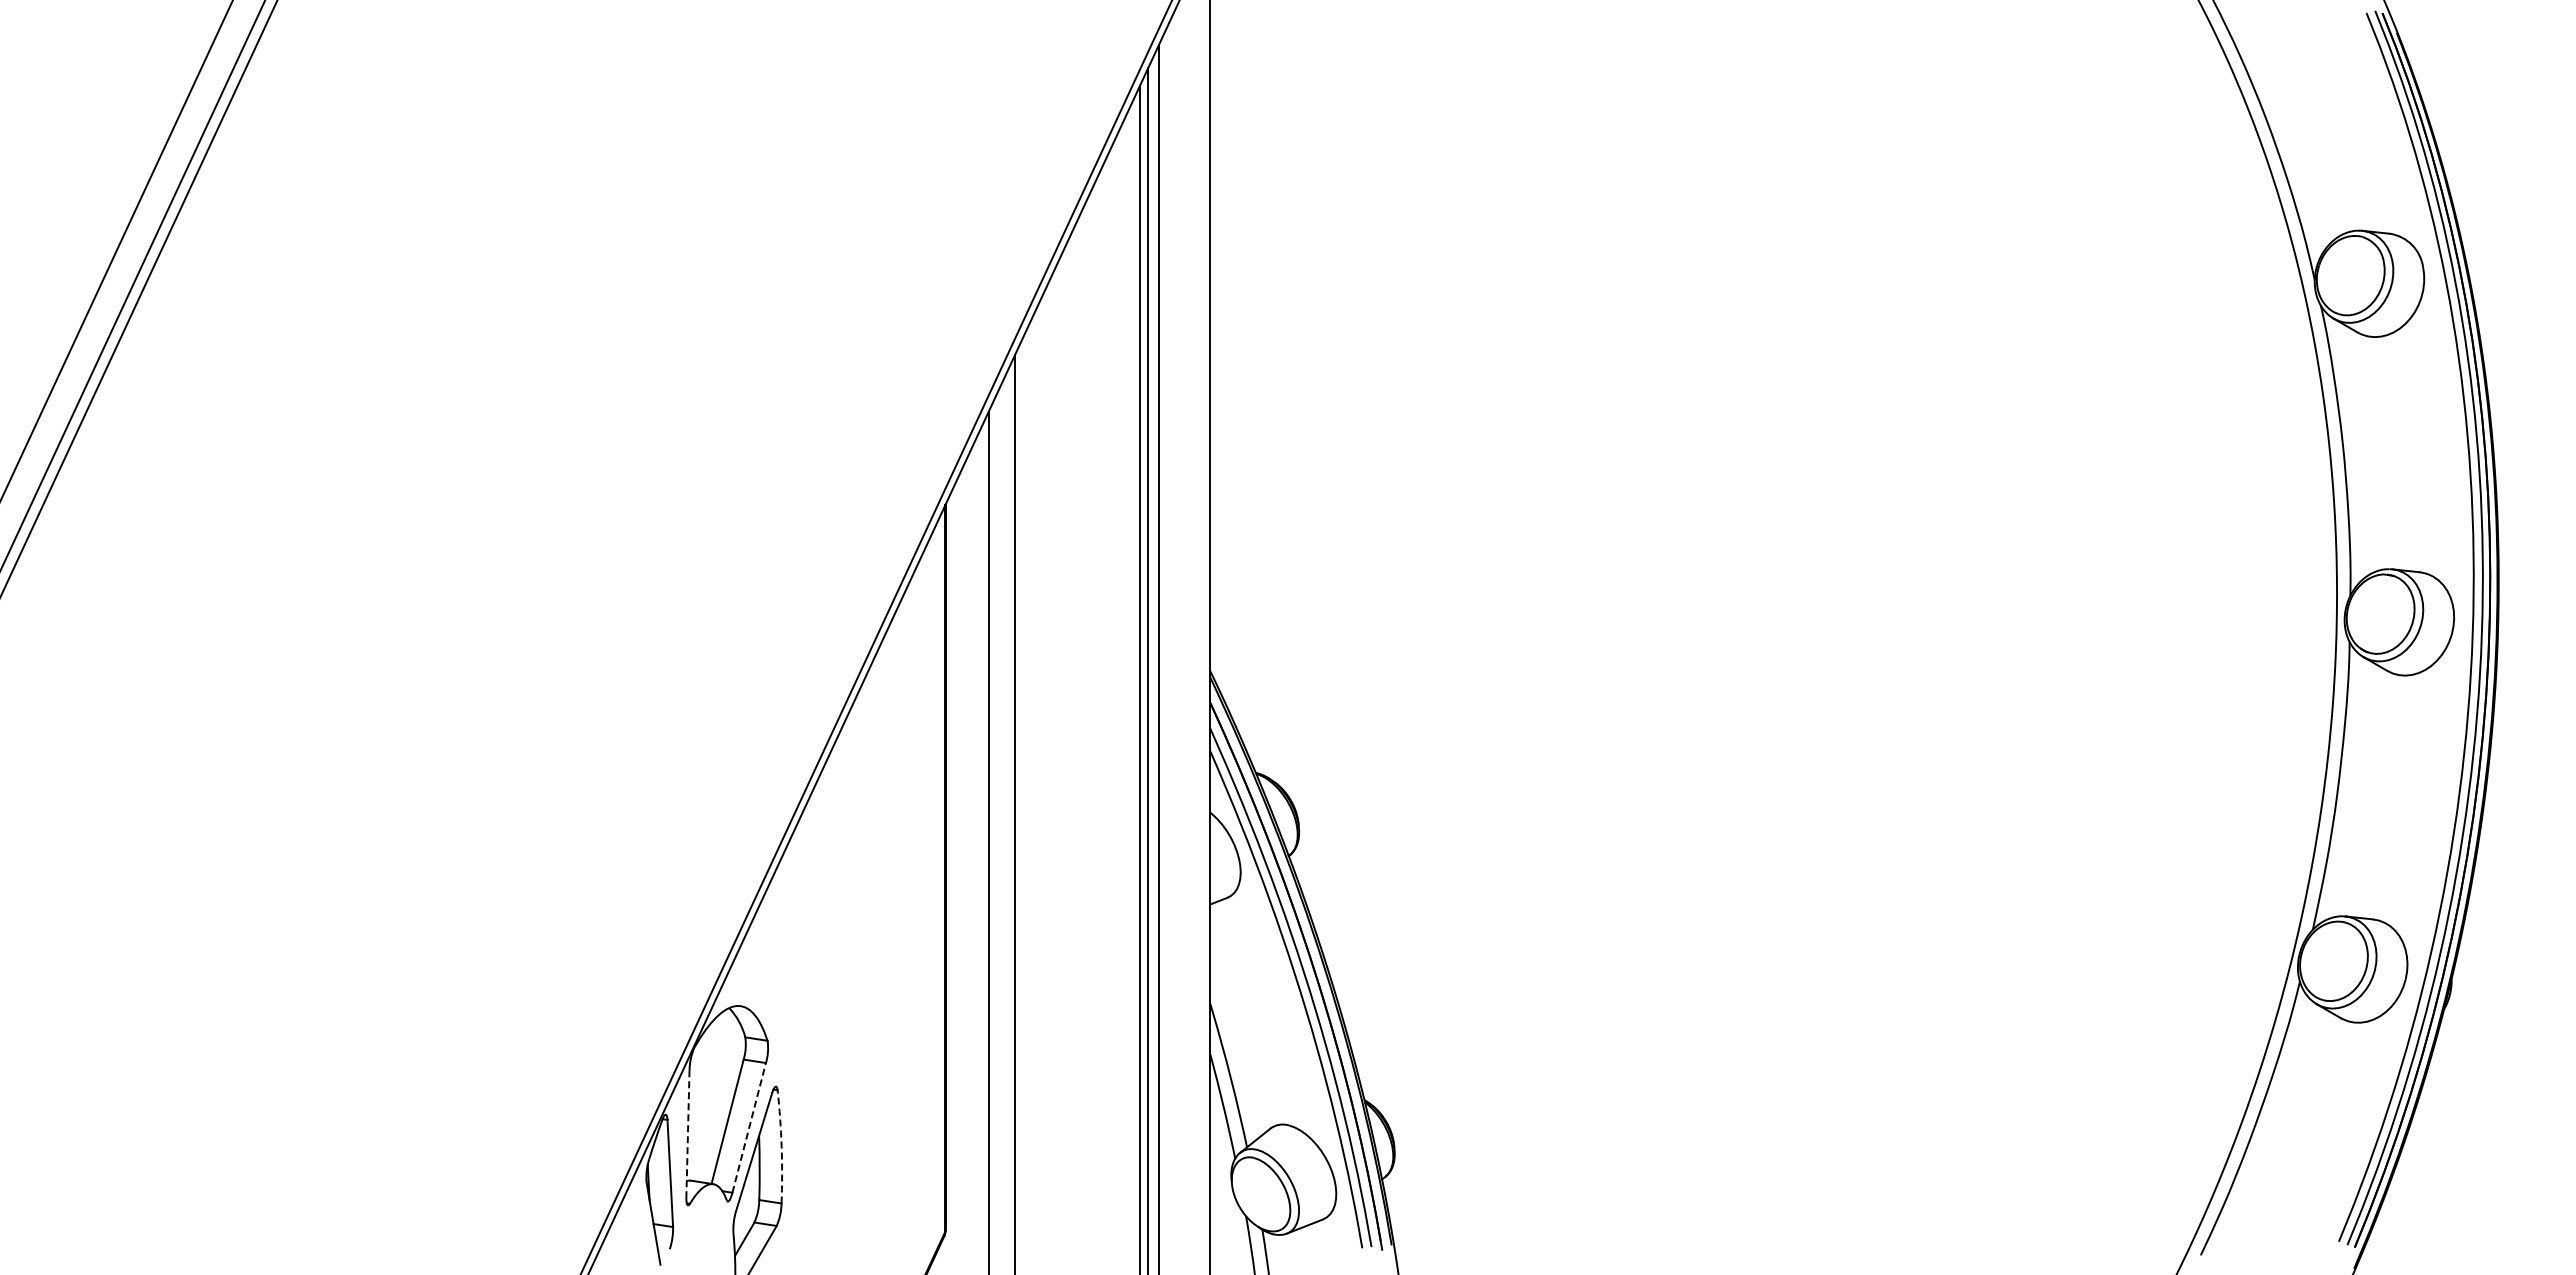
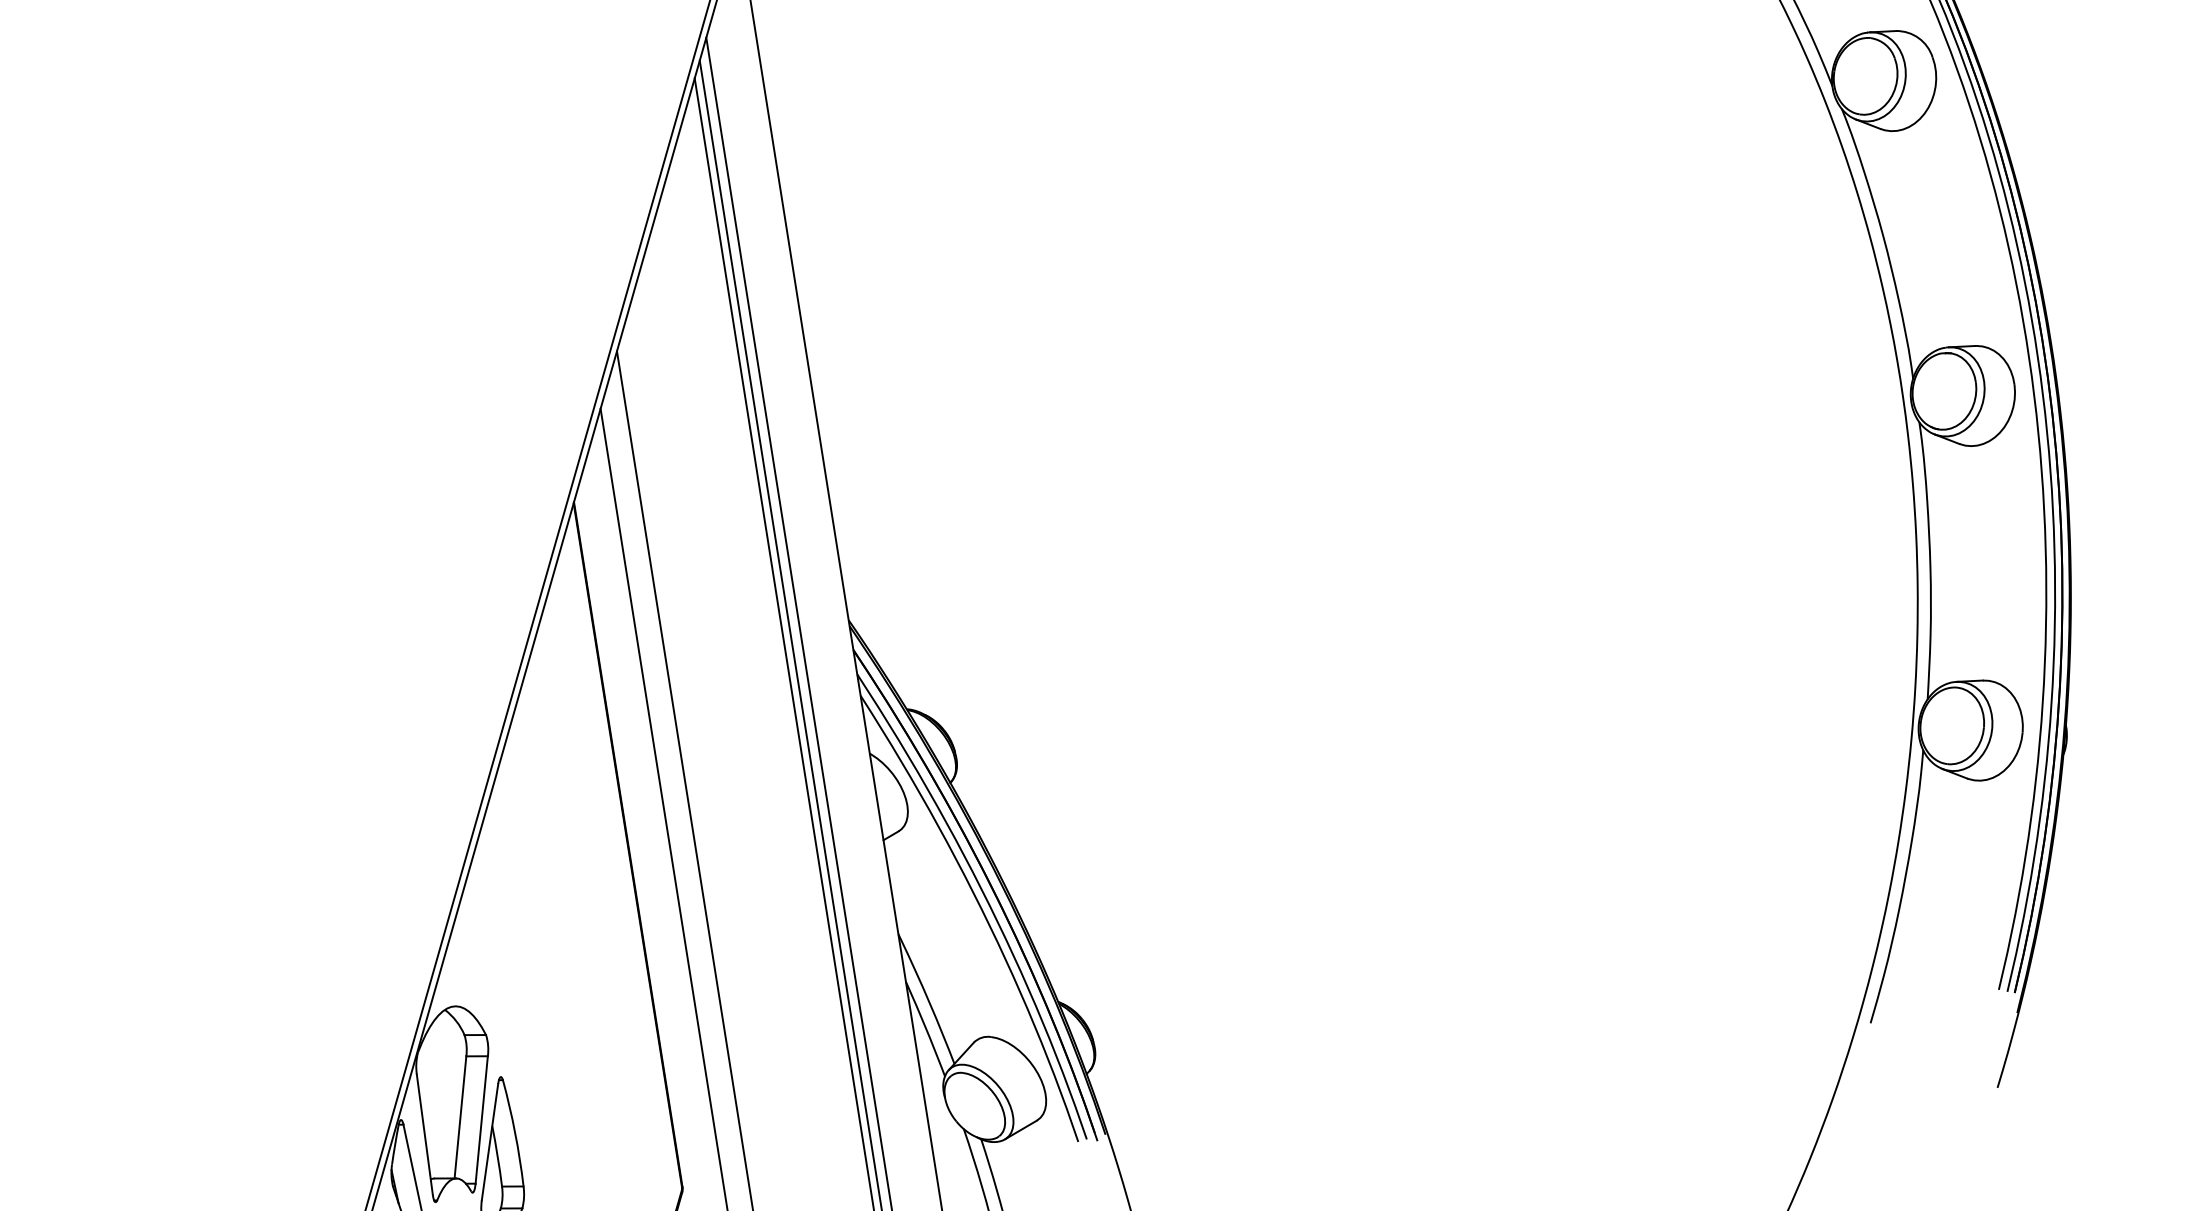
line: (749, 1127) -> (481, 1119), dashed -> solid
line: (687, 1134) -> (424, 1135), dashed -> solid
arc: (781, 1146) -> (515, 1132), dashed -> solid

